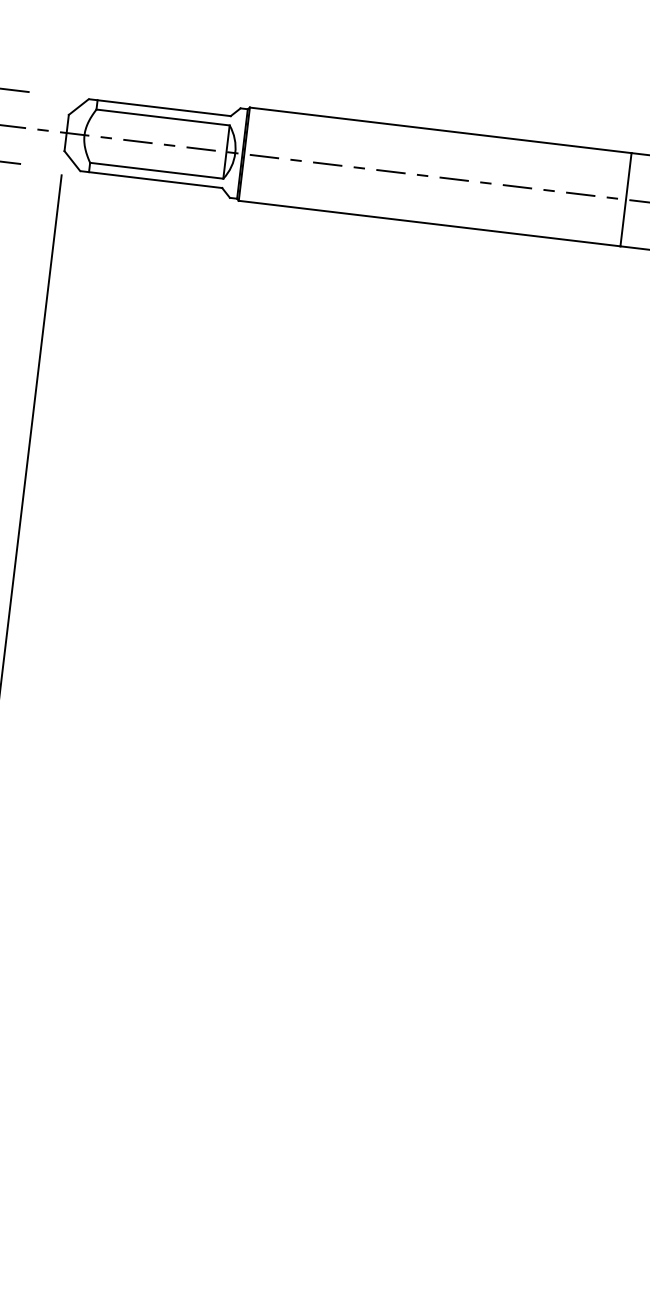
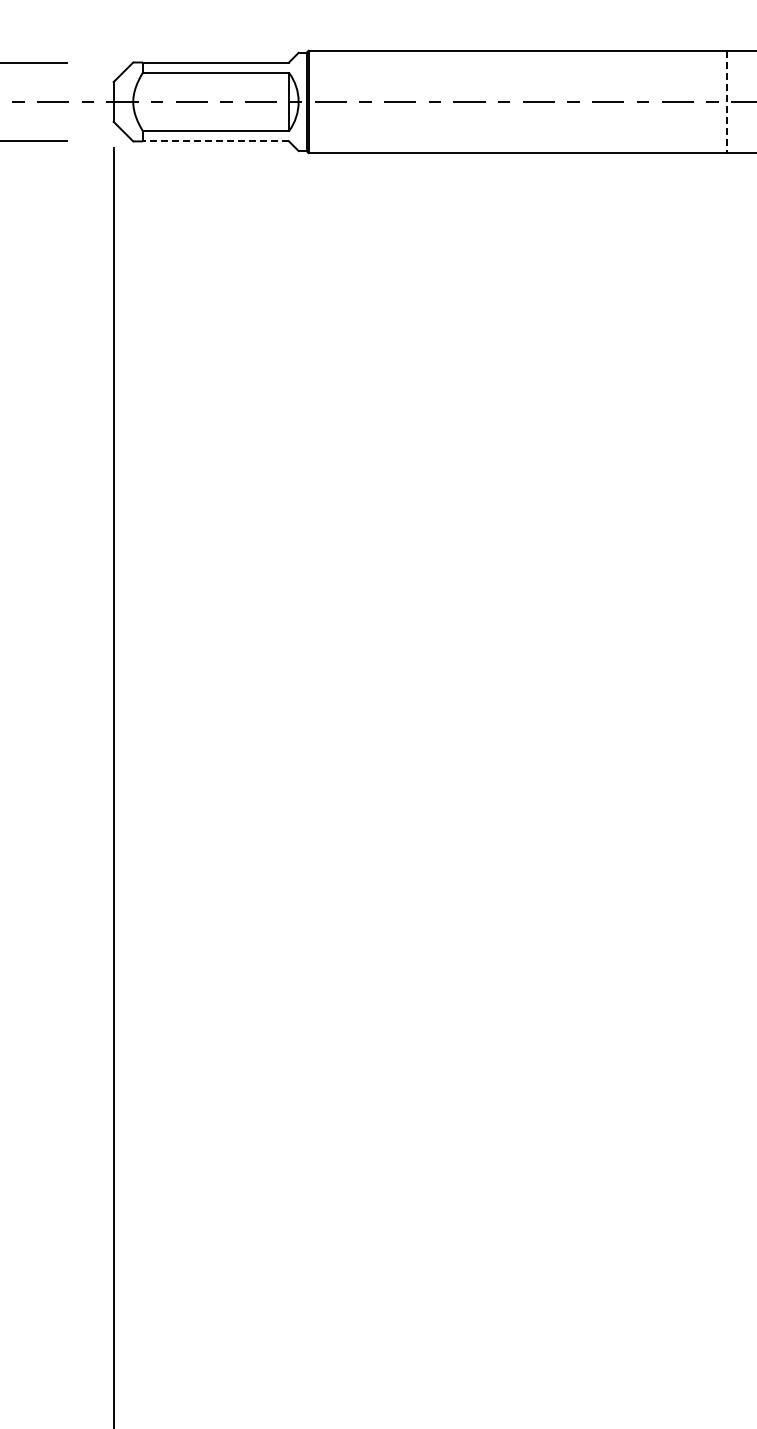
line: (155, 180) -> (215, 141), solid -> dashed
line: (626, 200) -> (727, 102), solid -> dashed

